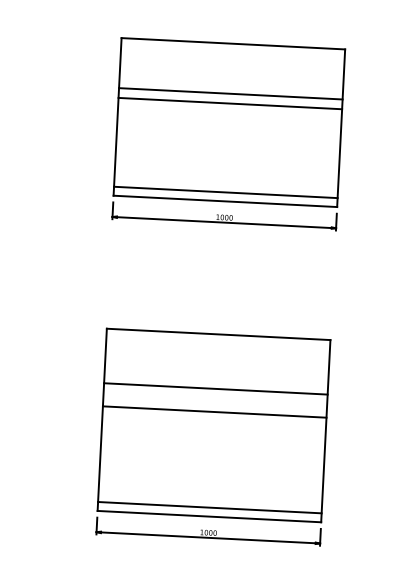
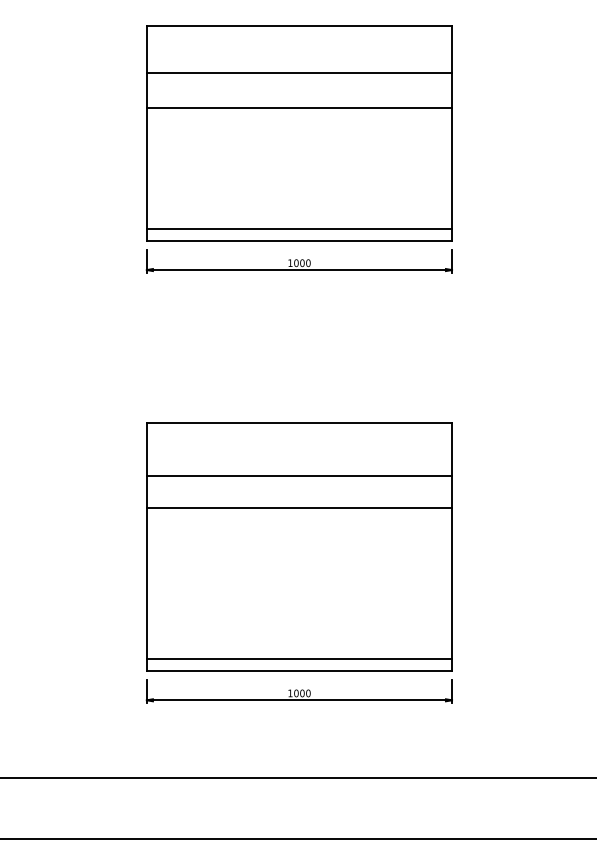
line: (230, 94) -> (299, 73), moved
line: (215, 389) -> (299, 476), moved
line: (214, 411) -> (299, 507), moved

